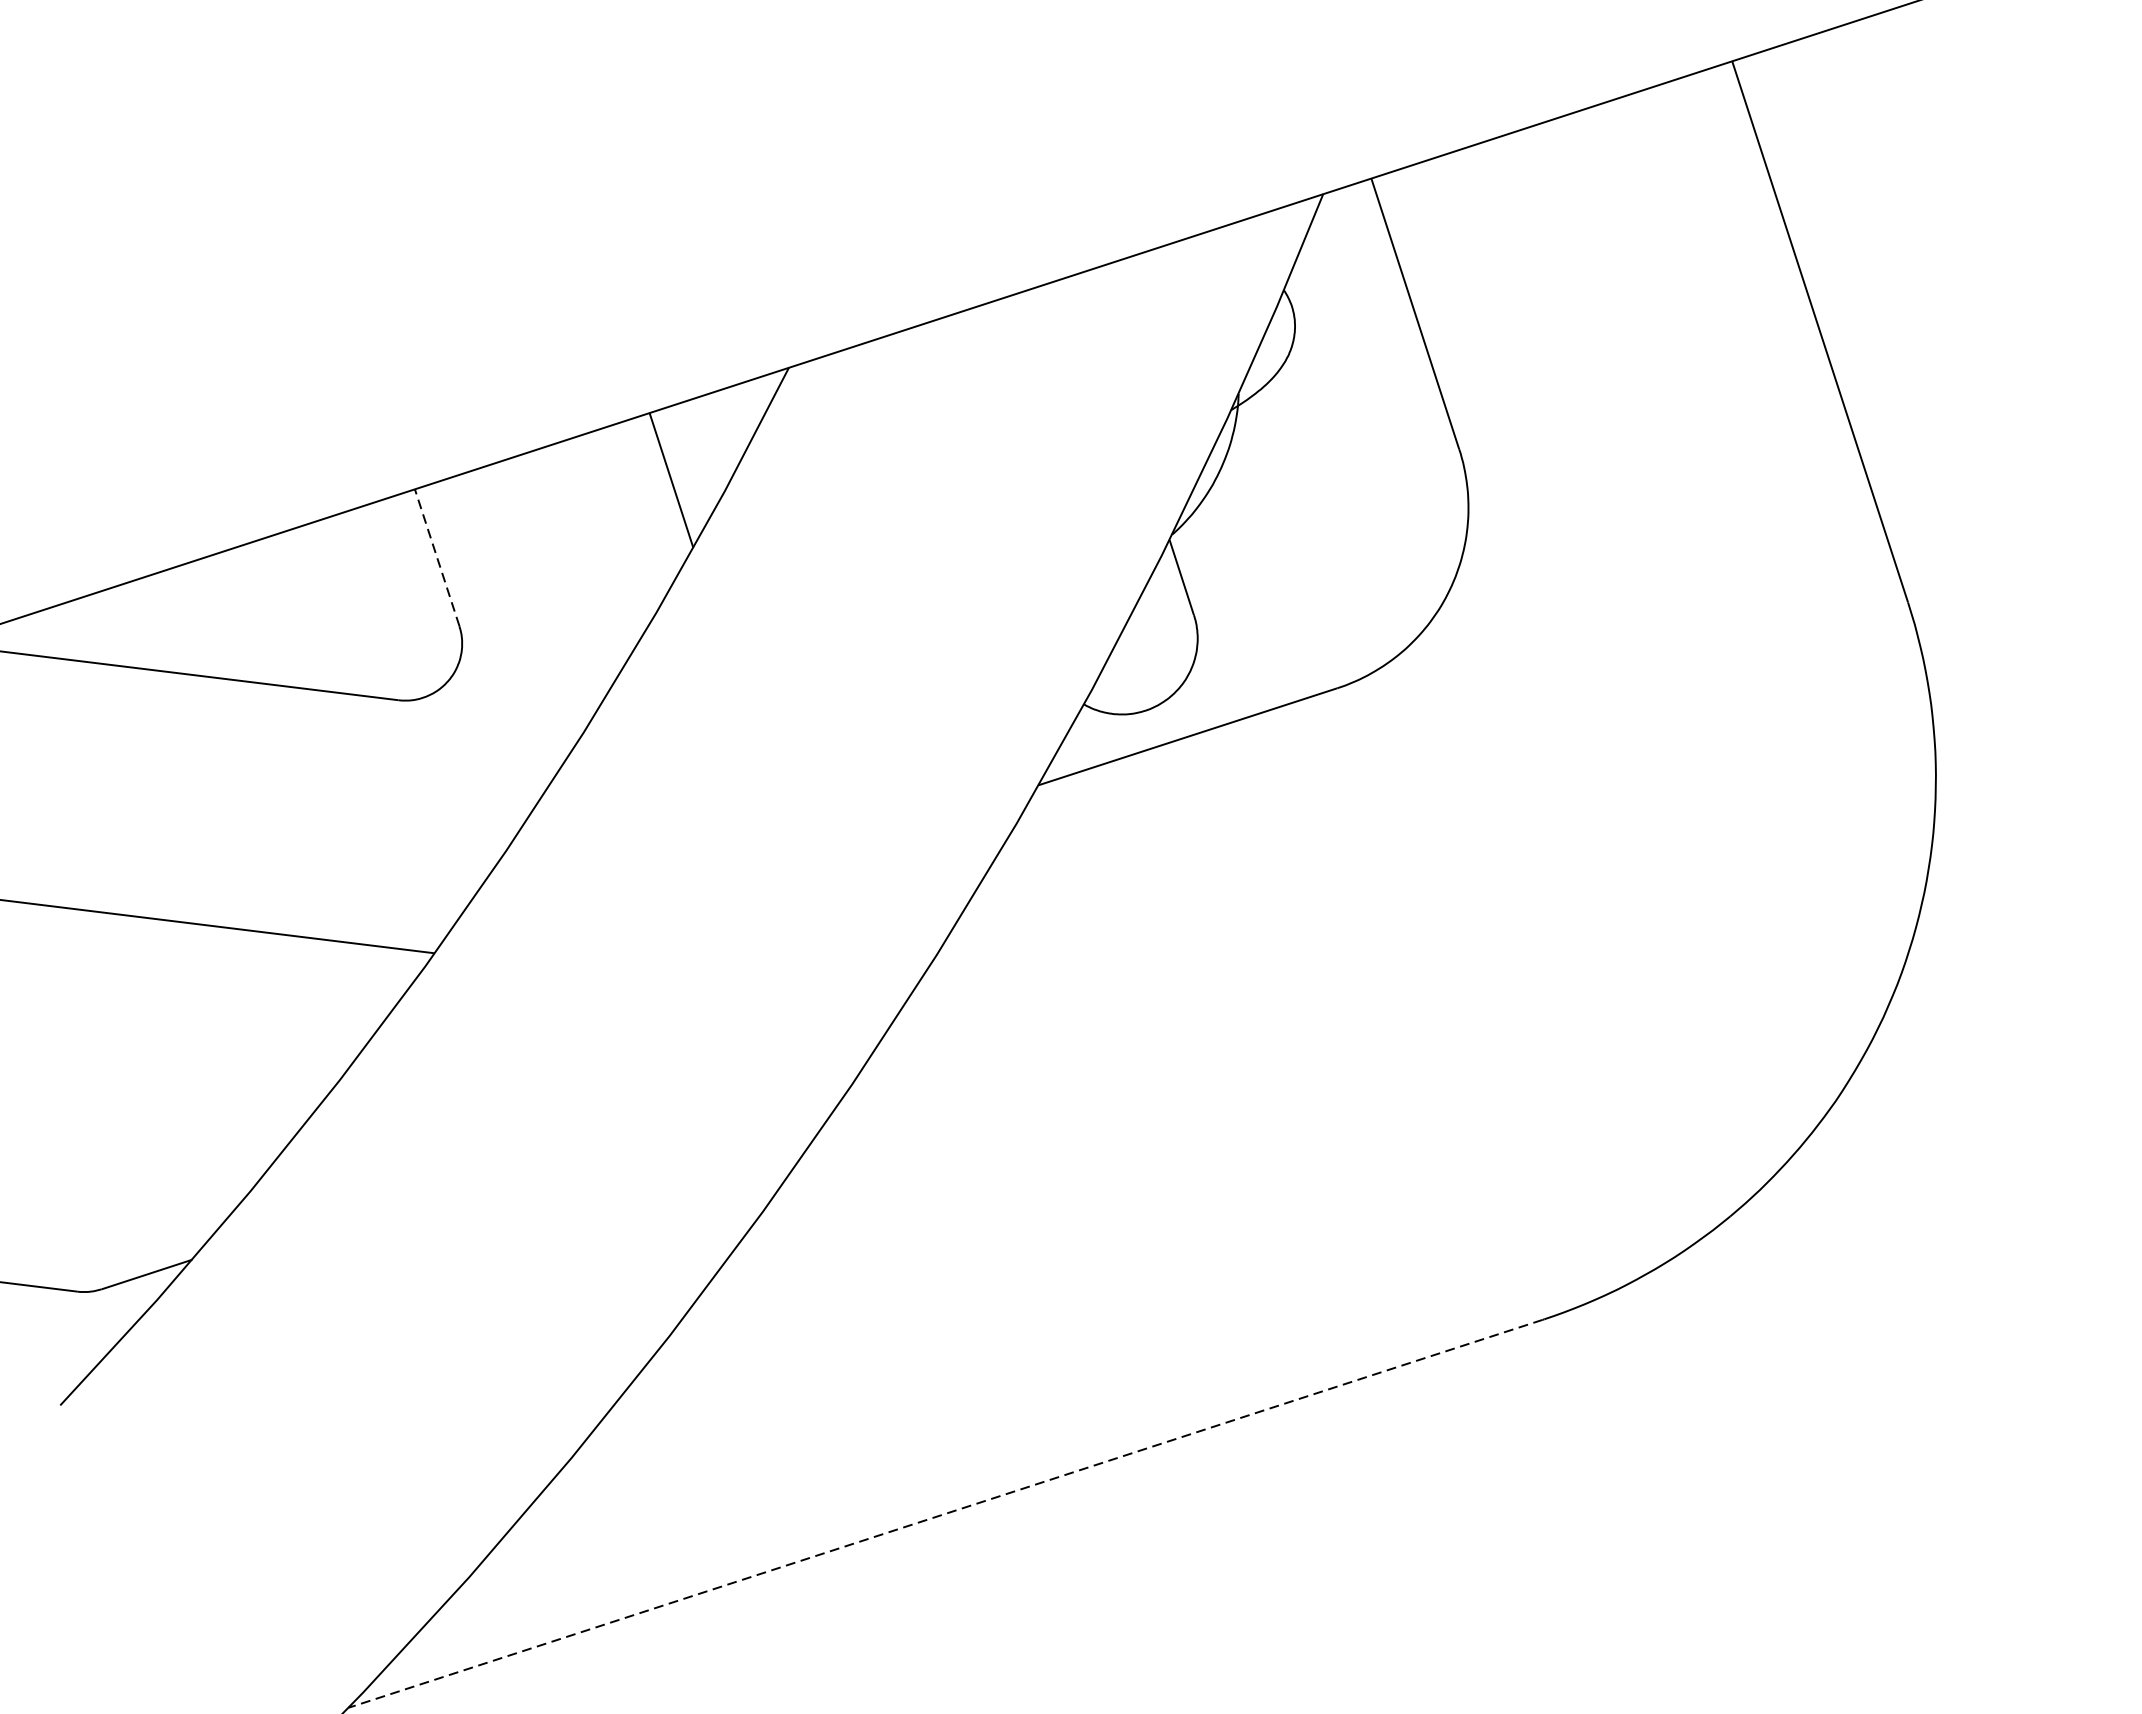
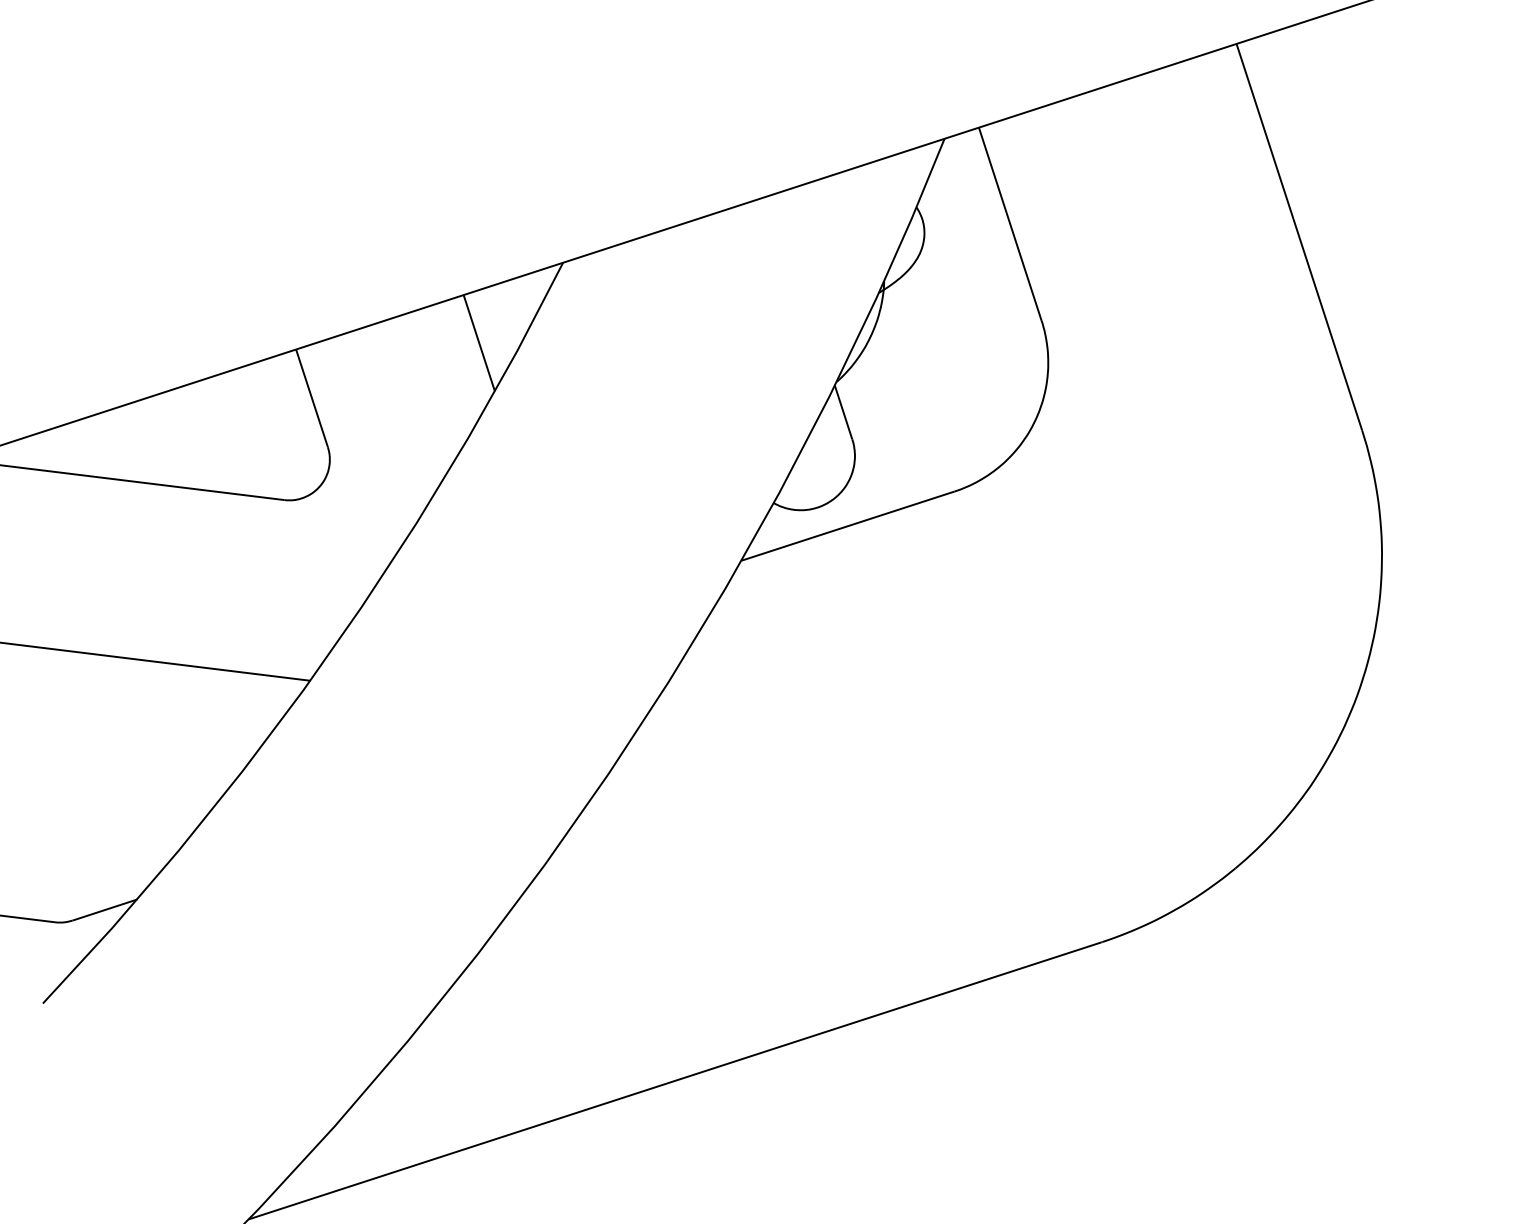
line: (436, 556) -> (311, 397), dashed -> solid
line: (944, 1514) -> (674, 1081), dashed -> solid

